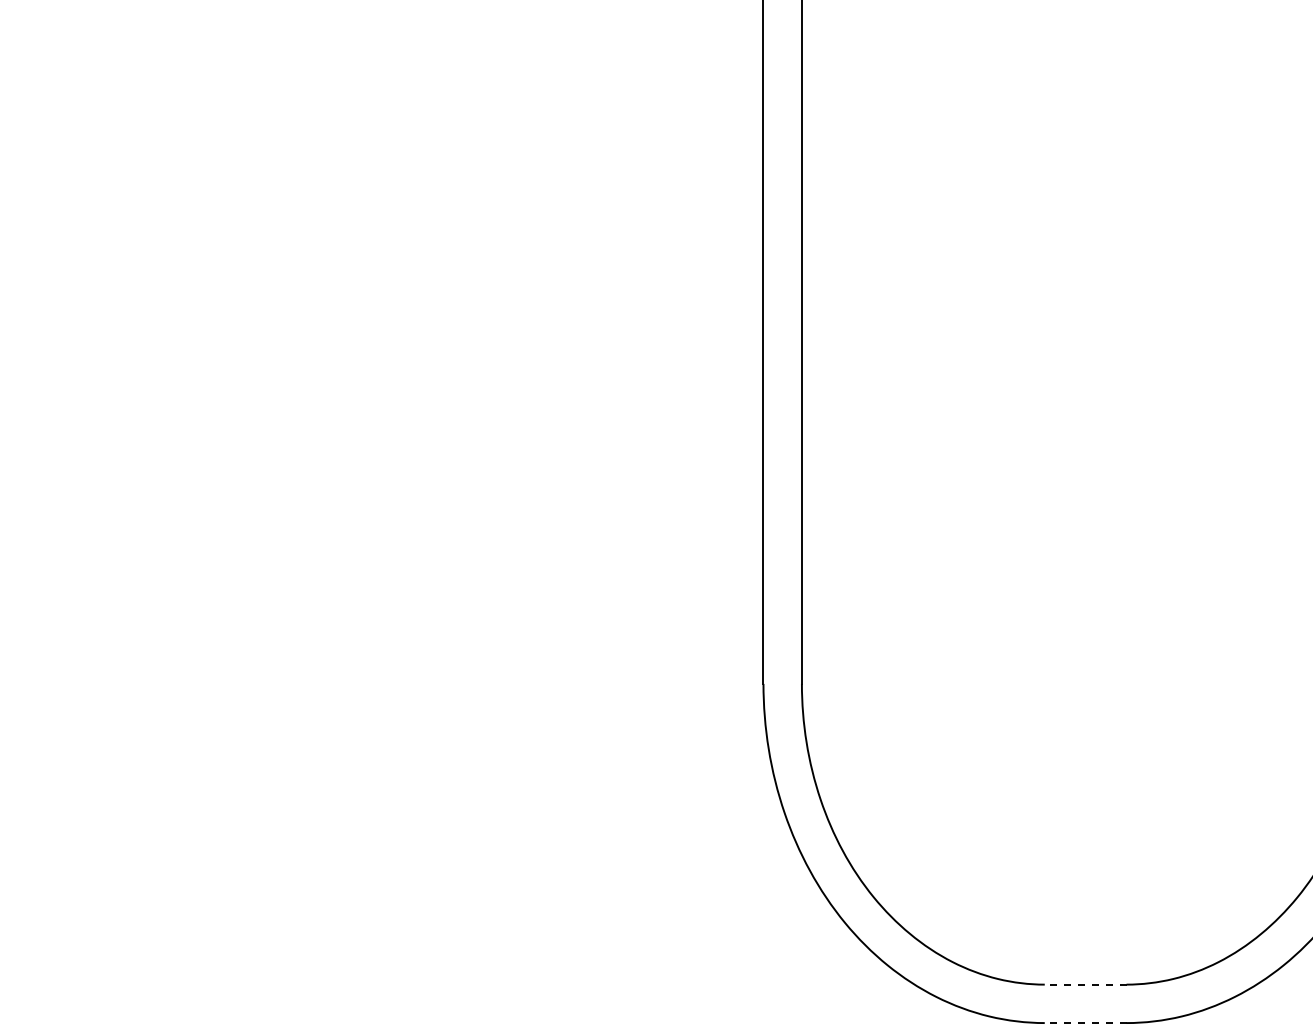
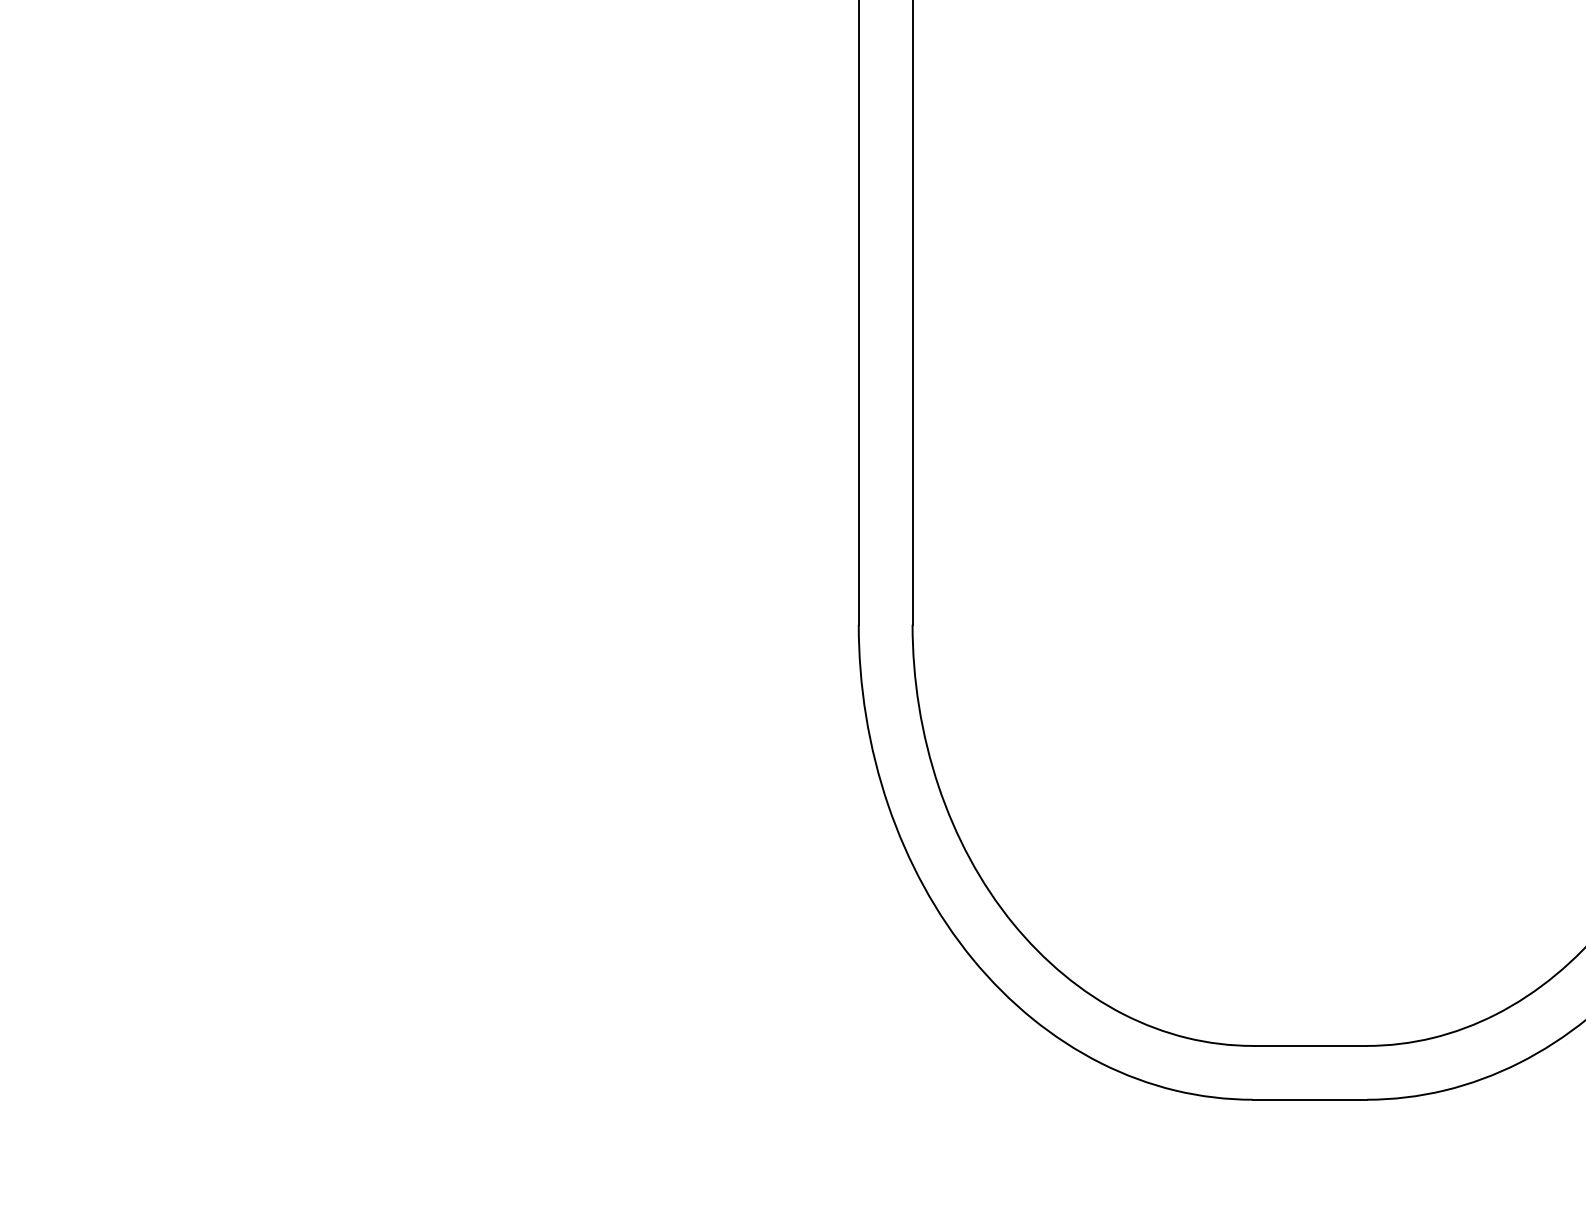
line: (1085, 984) -> (1309, 1045), dashed -> solid
line: (1085, 1023) -> (1309, 1100), dashed -> solid

